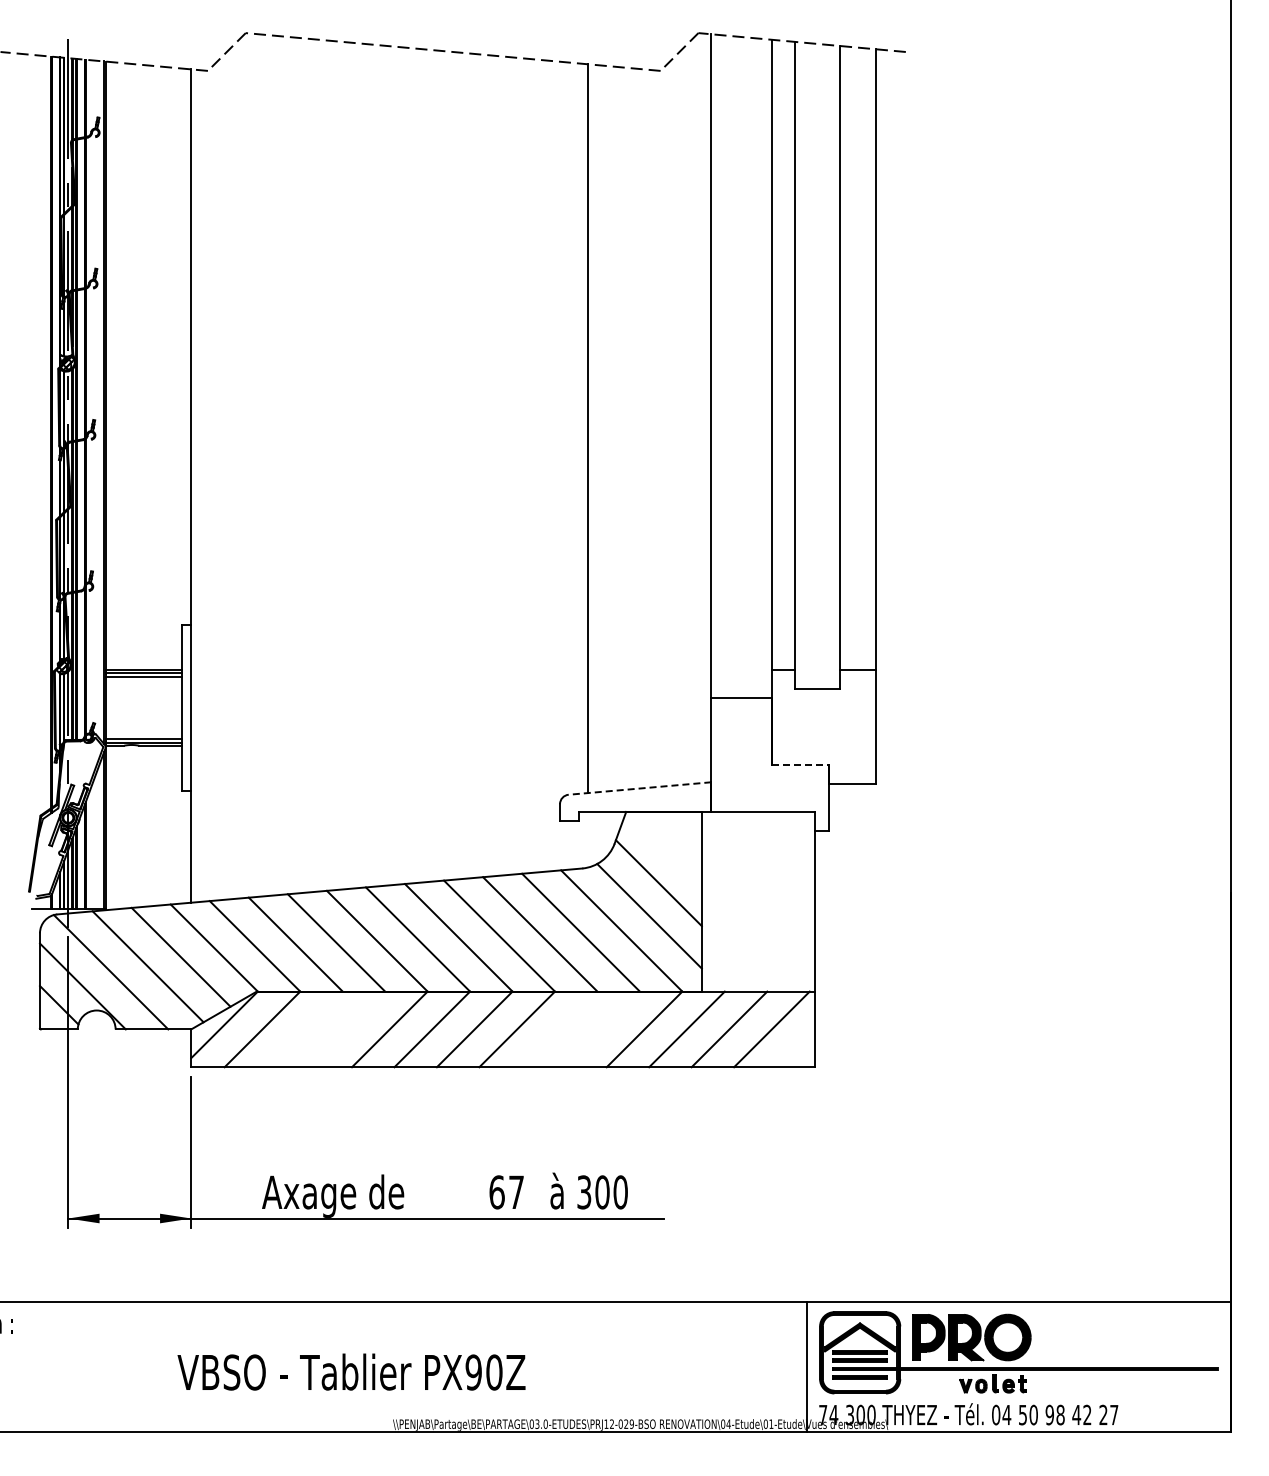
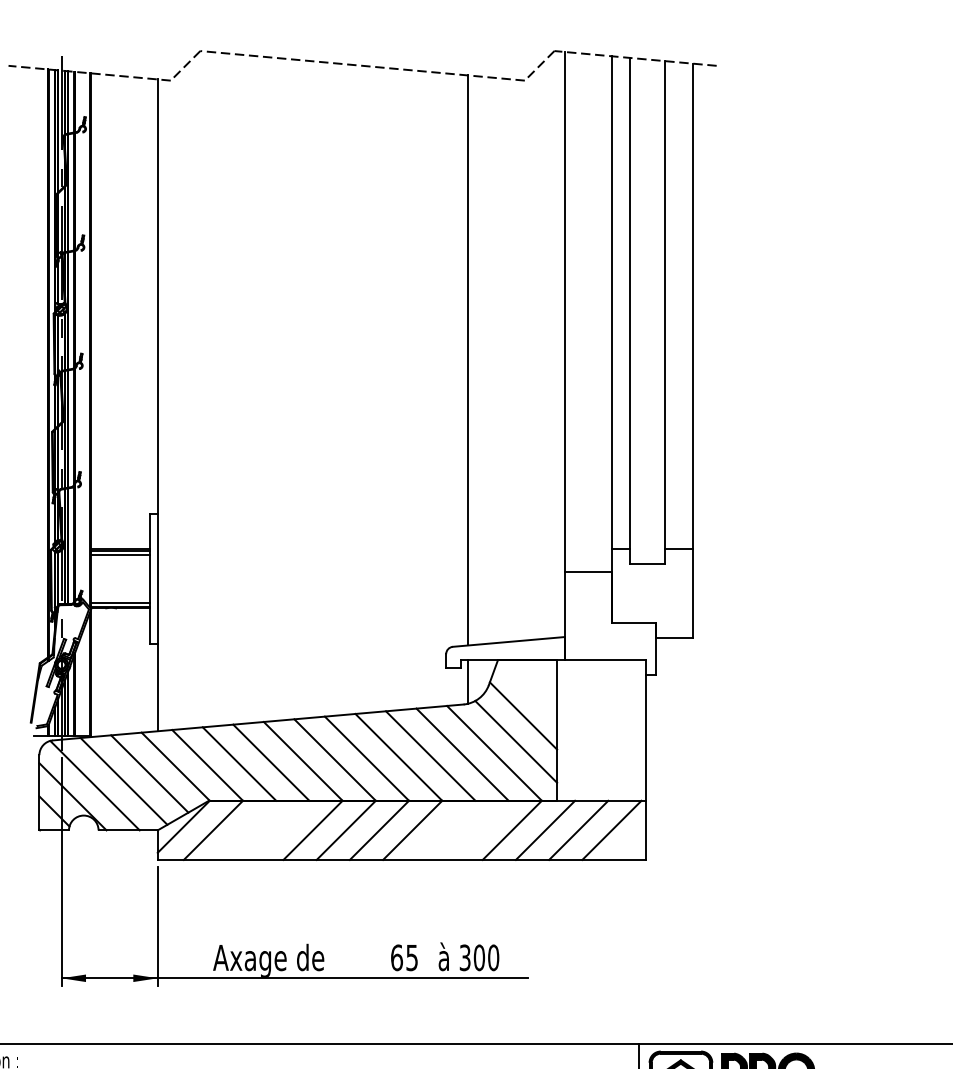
line: (800, 764) -> (634, 623), dashed -> solid
line: (639, 788) -> (508, 641), dashed -> solid
line: (588, 839) -> (468, 681), added
text: (516, 1192) -> (412, 957), 67 -> 65

